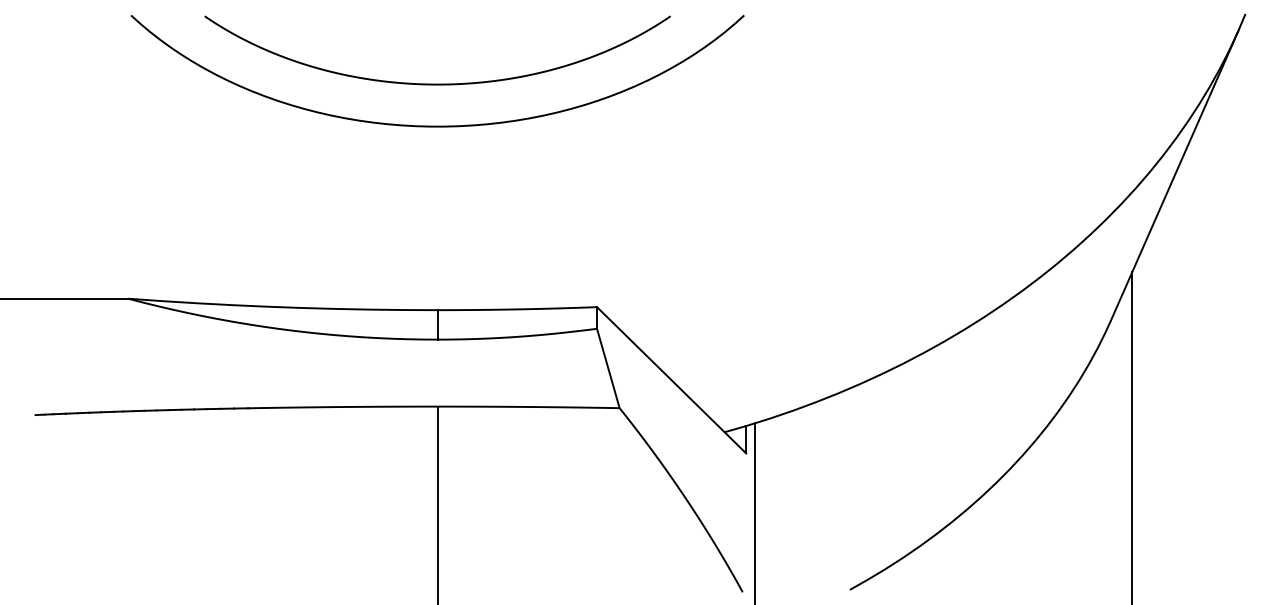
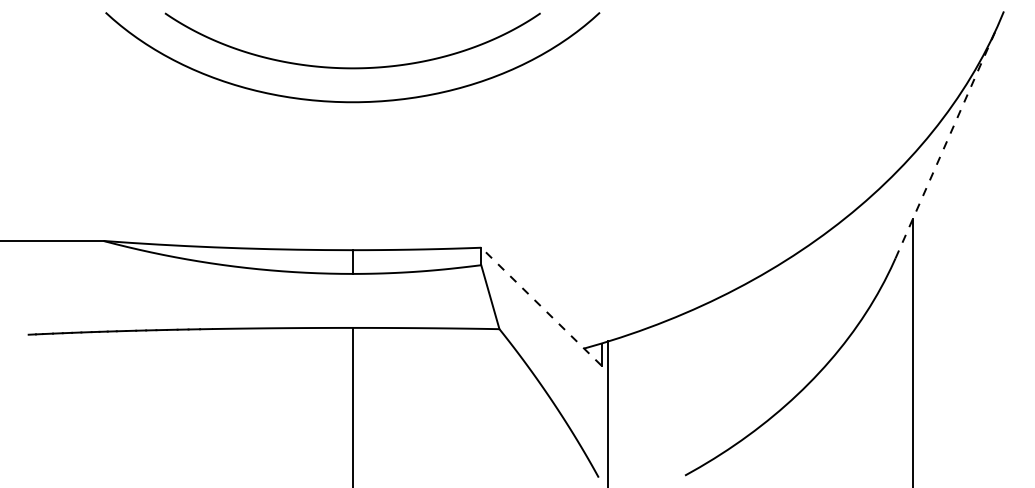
line: (1175, 175) -> (947, 141), solid -> dashed
line: (671, 380) -> (541, 306), solid -> dashed

